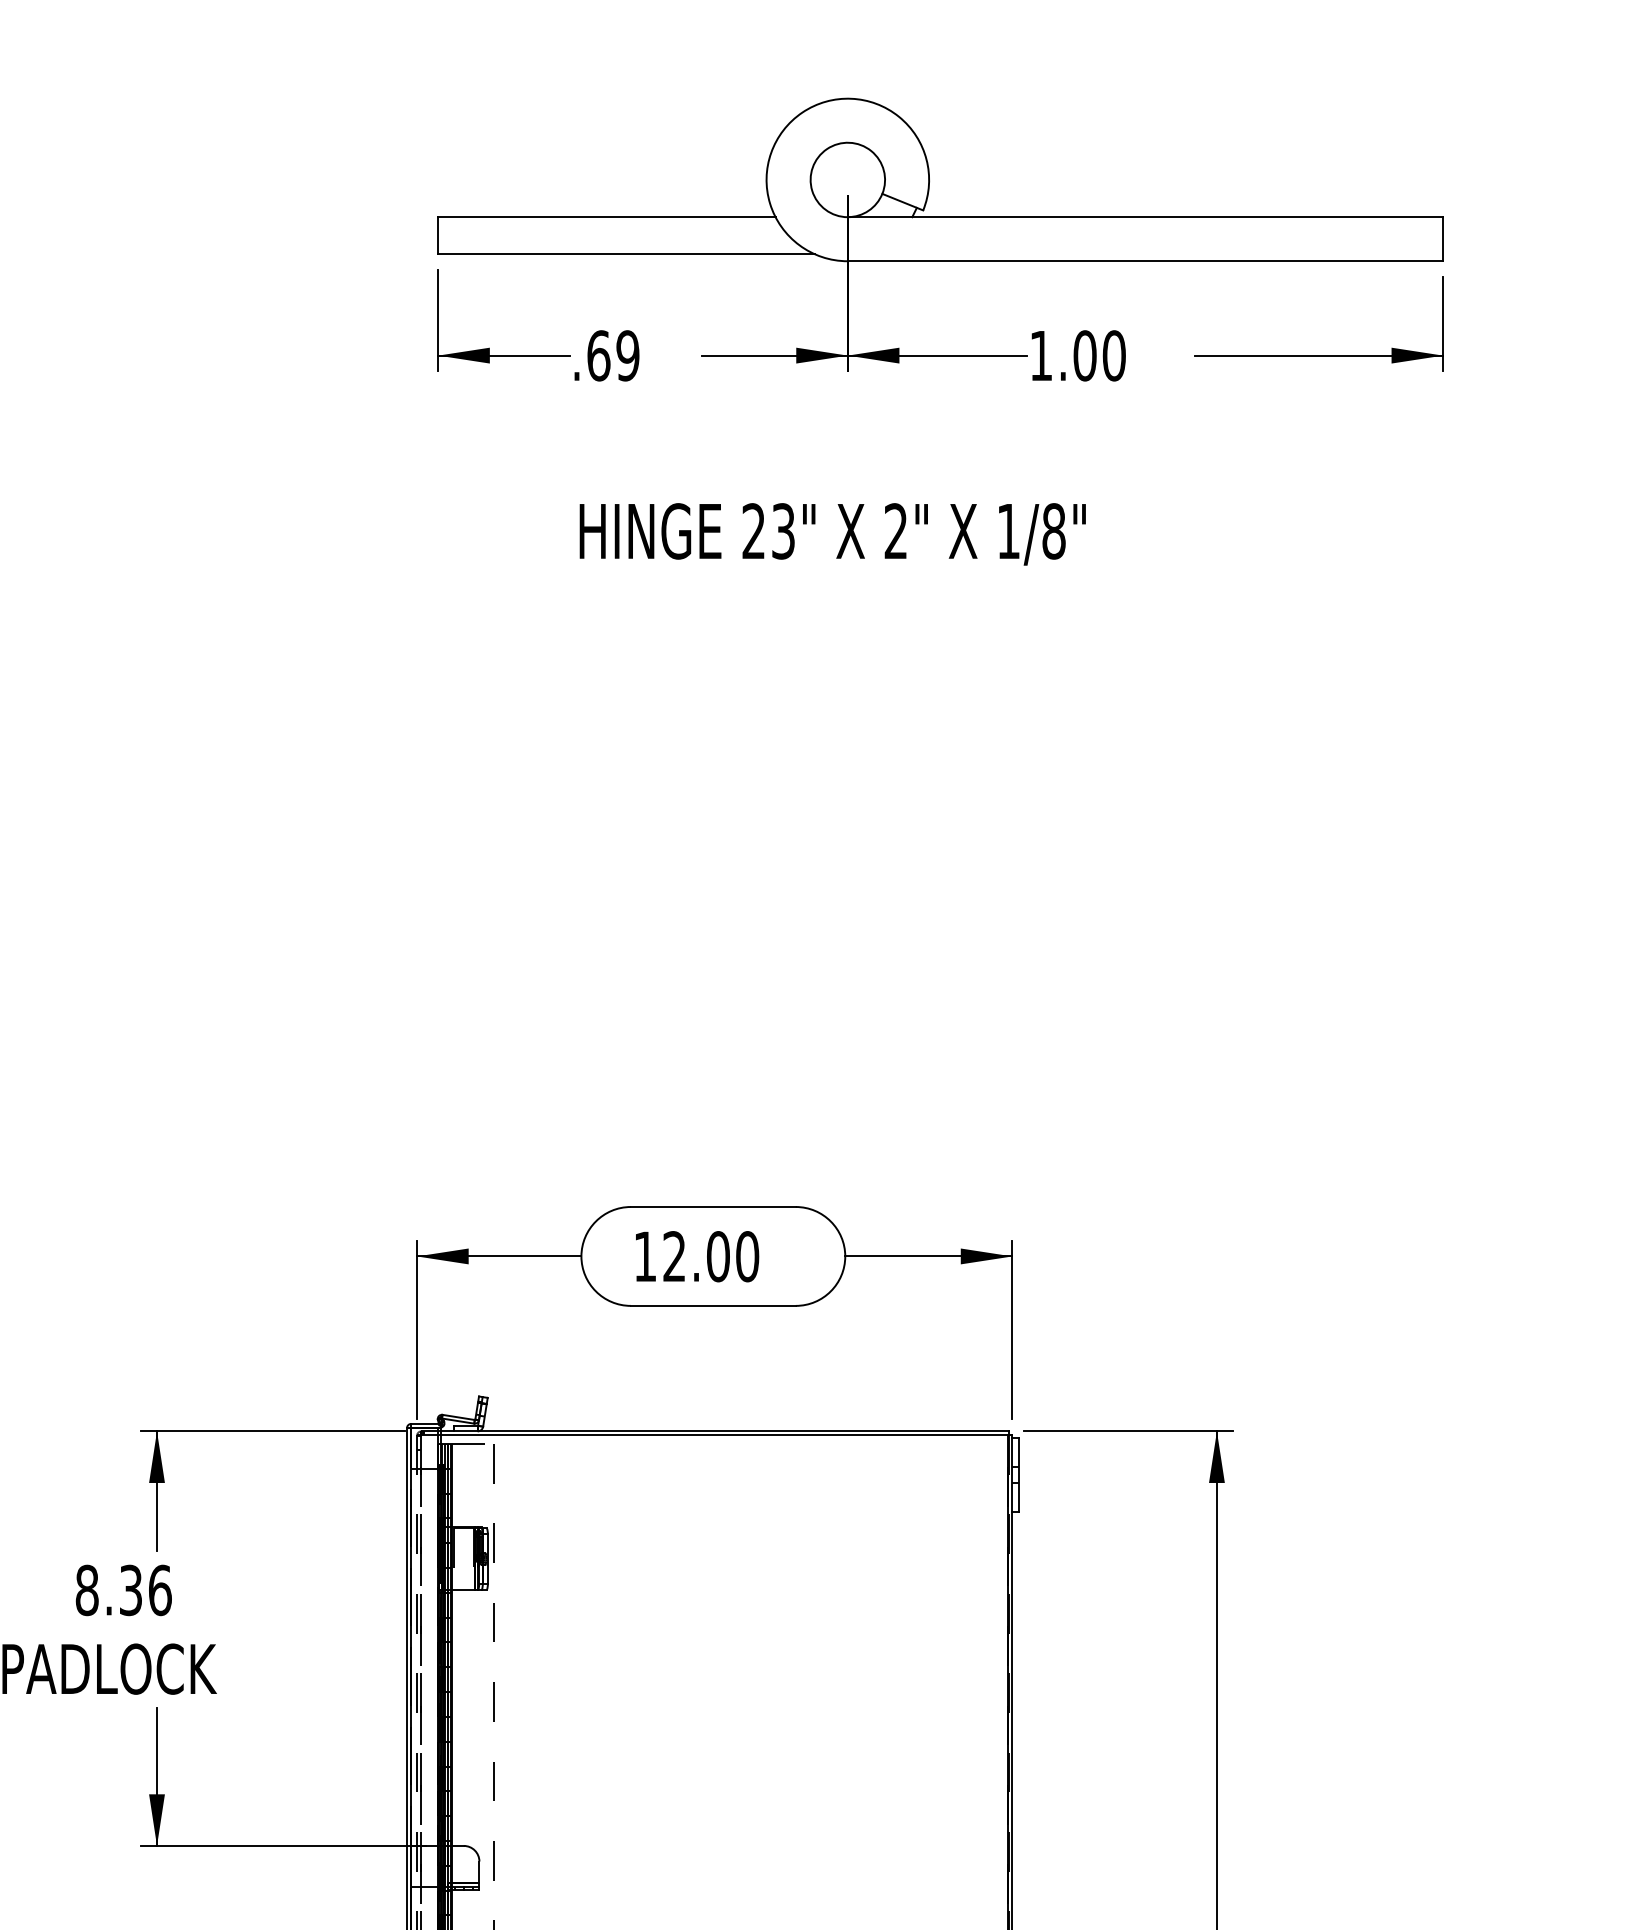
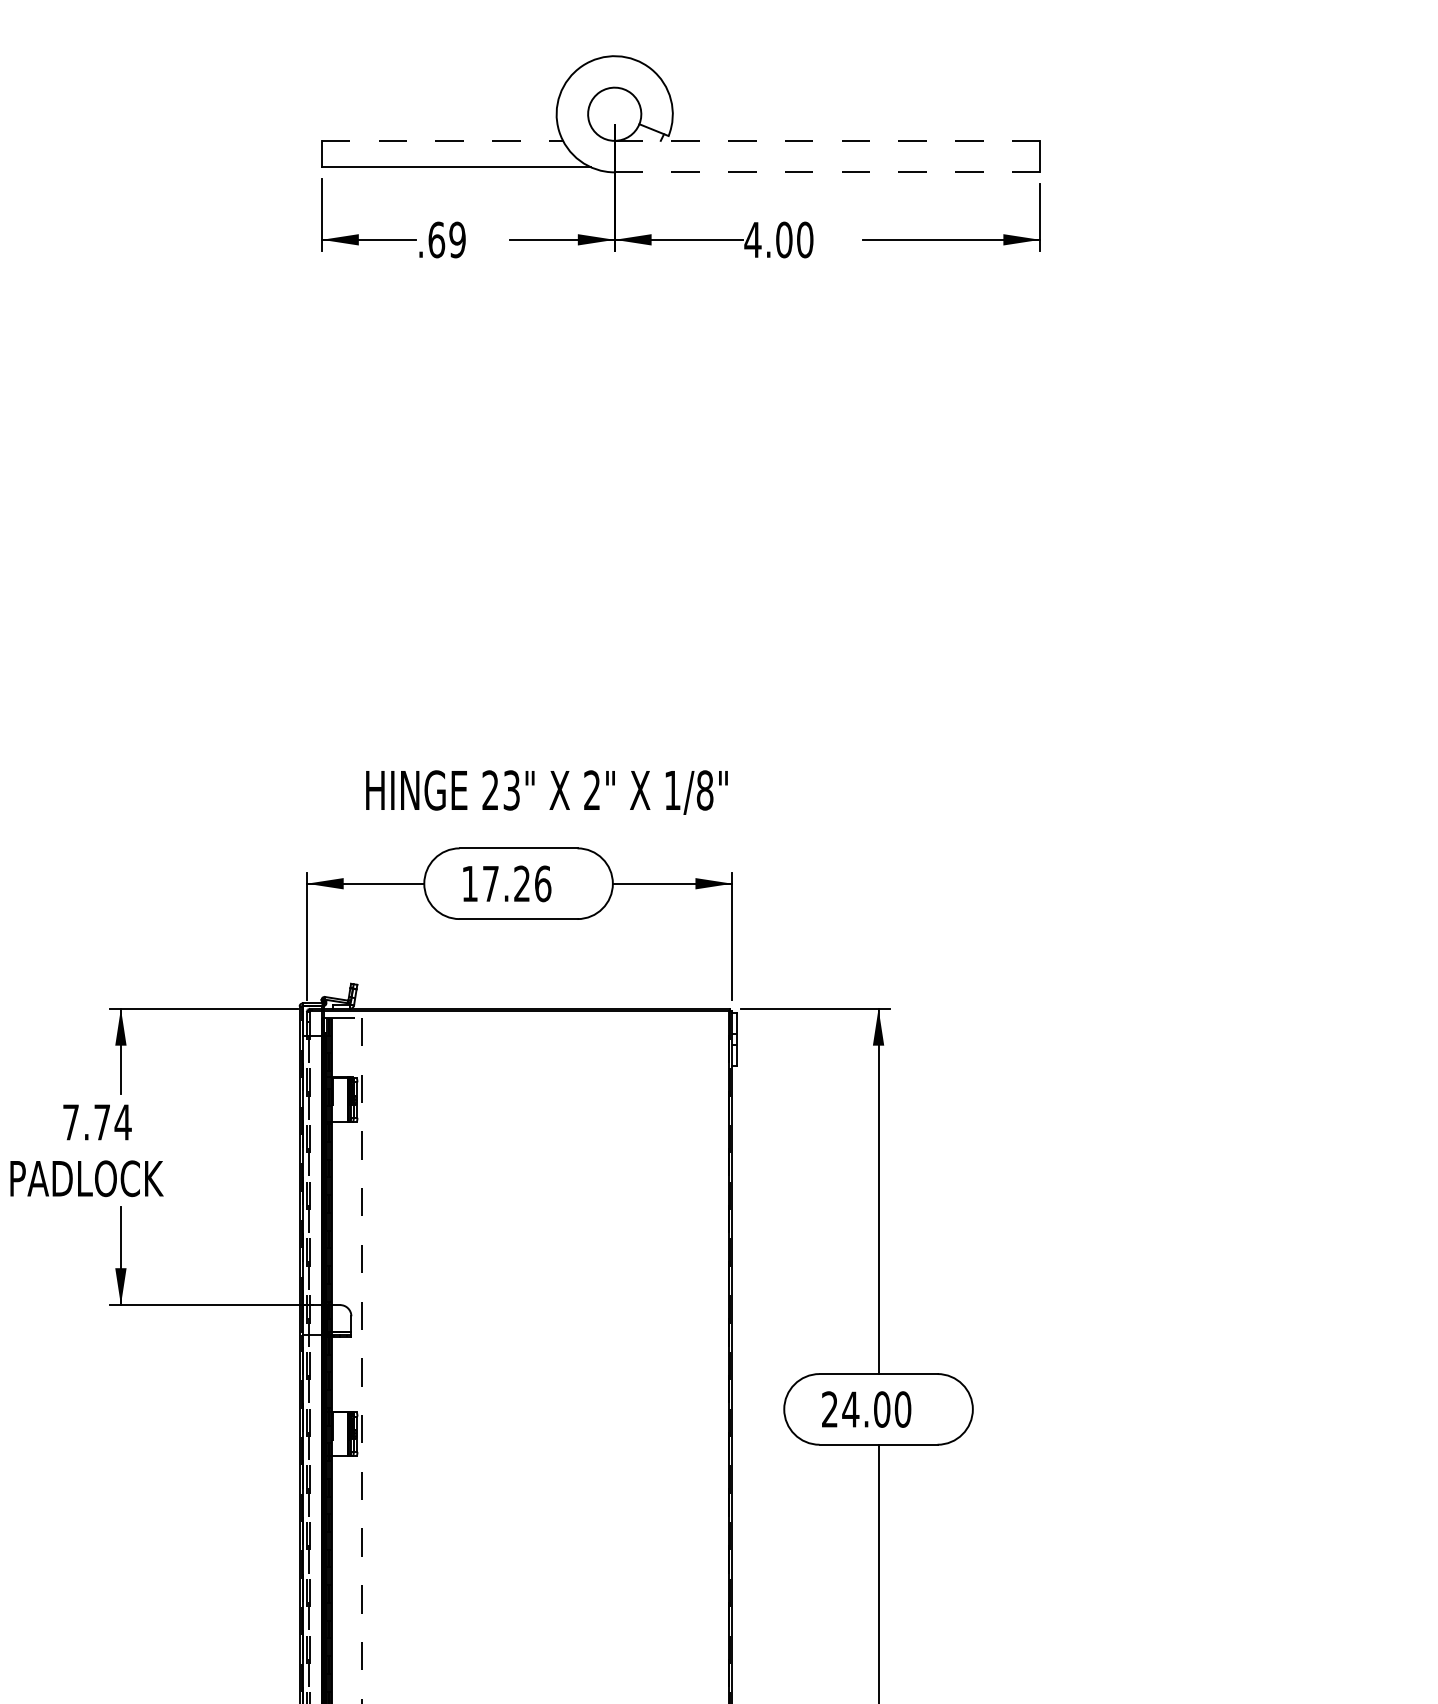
line: (606, 216) -> (442, 140), solid -> dashed
line: (1145, 216) -> (827, 140), solid -> dashed
line: (1145, 261) -> (827, 172), solid -> dashed
text: (1040, 355) -> (752, 239), 1.00 -> 4.00
text: (832, 534) -> (546, 792), moved
text: (711, 1256) -> (517, 883), 12.00 -> 17.26
text: (124, 1590) -> (97, 1122), 8.36 -> 7.74

